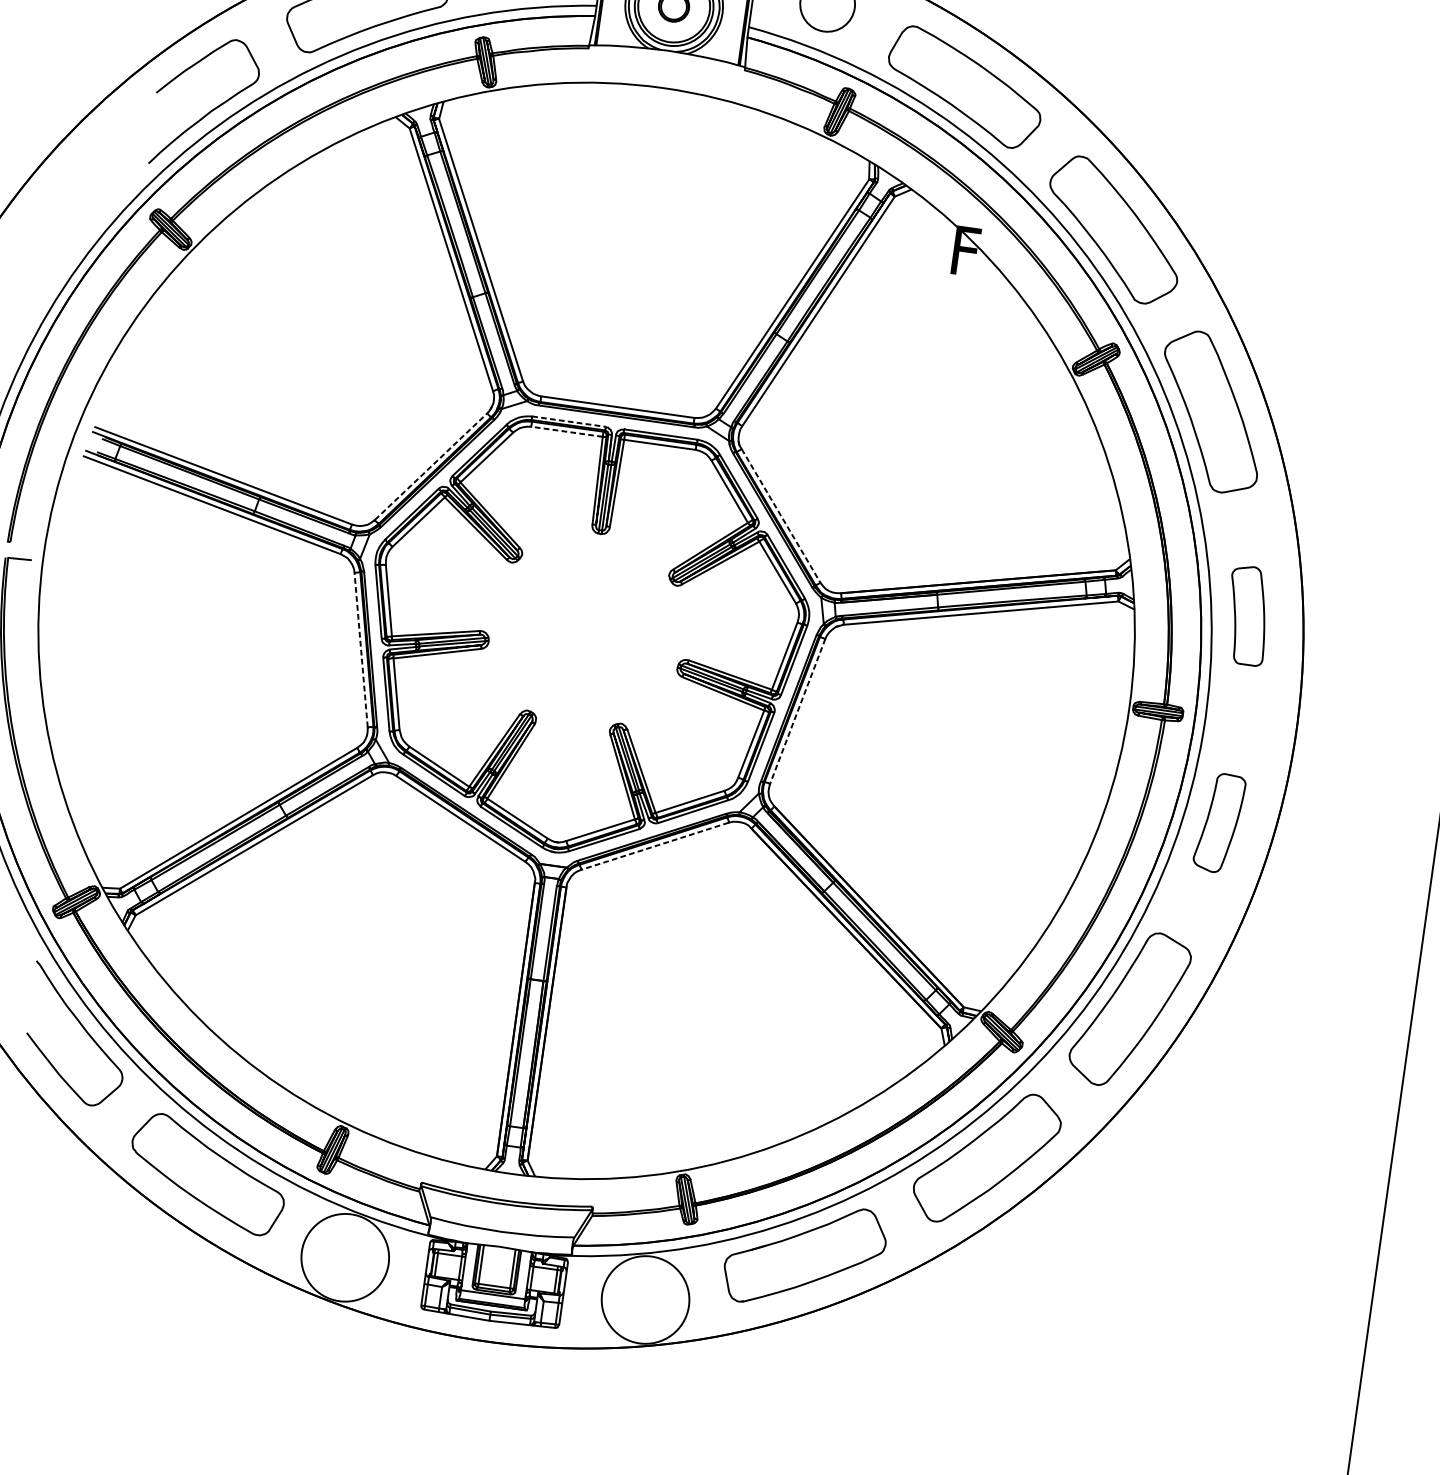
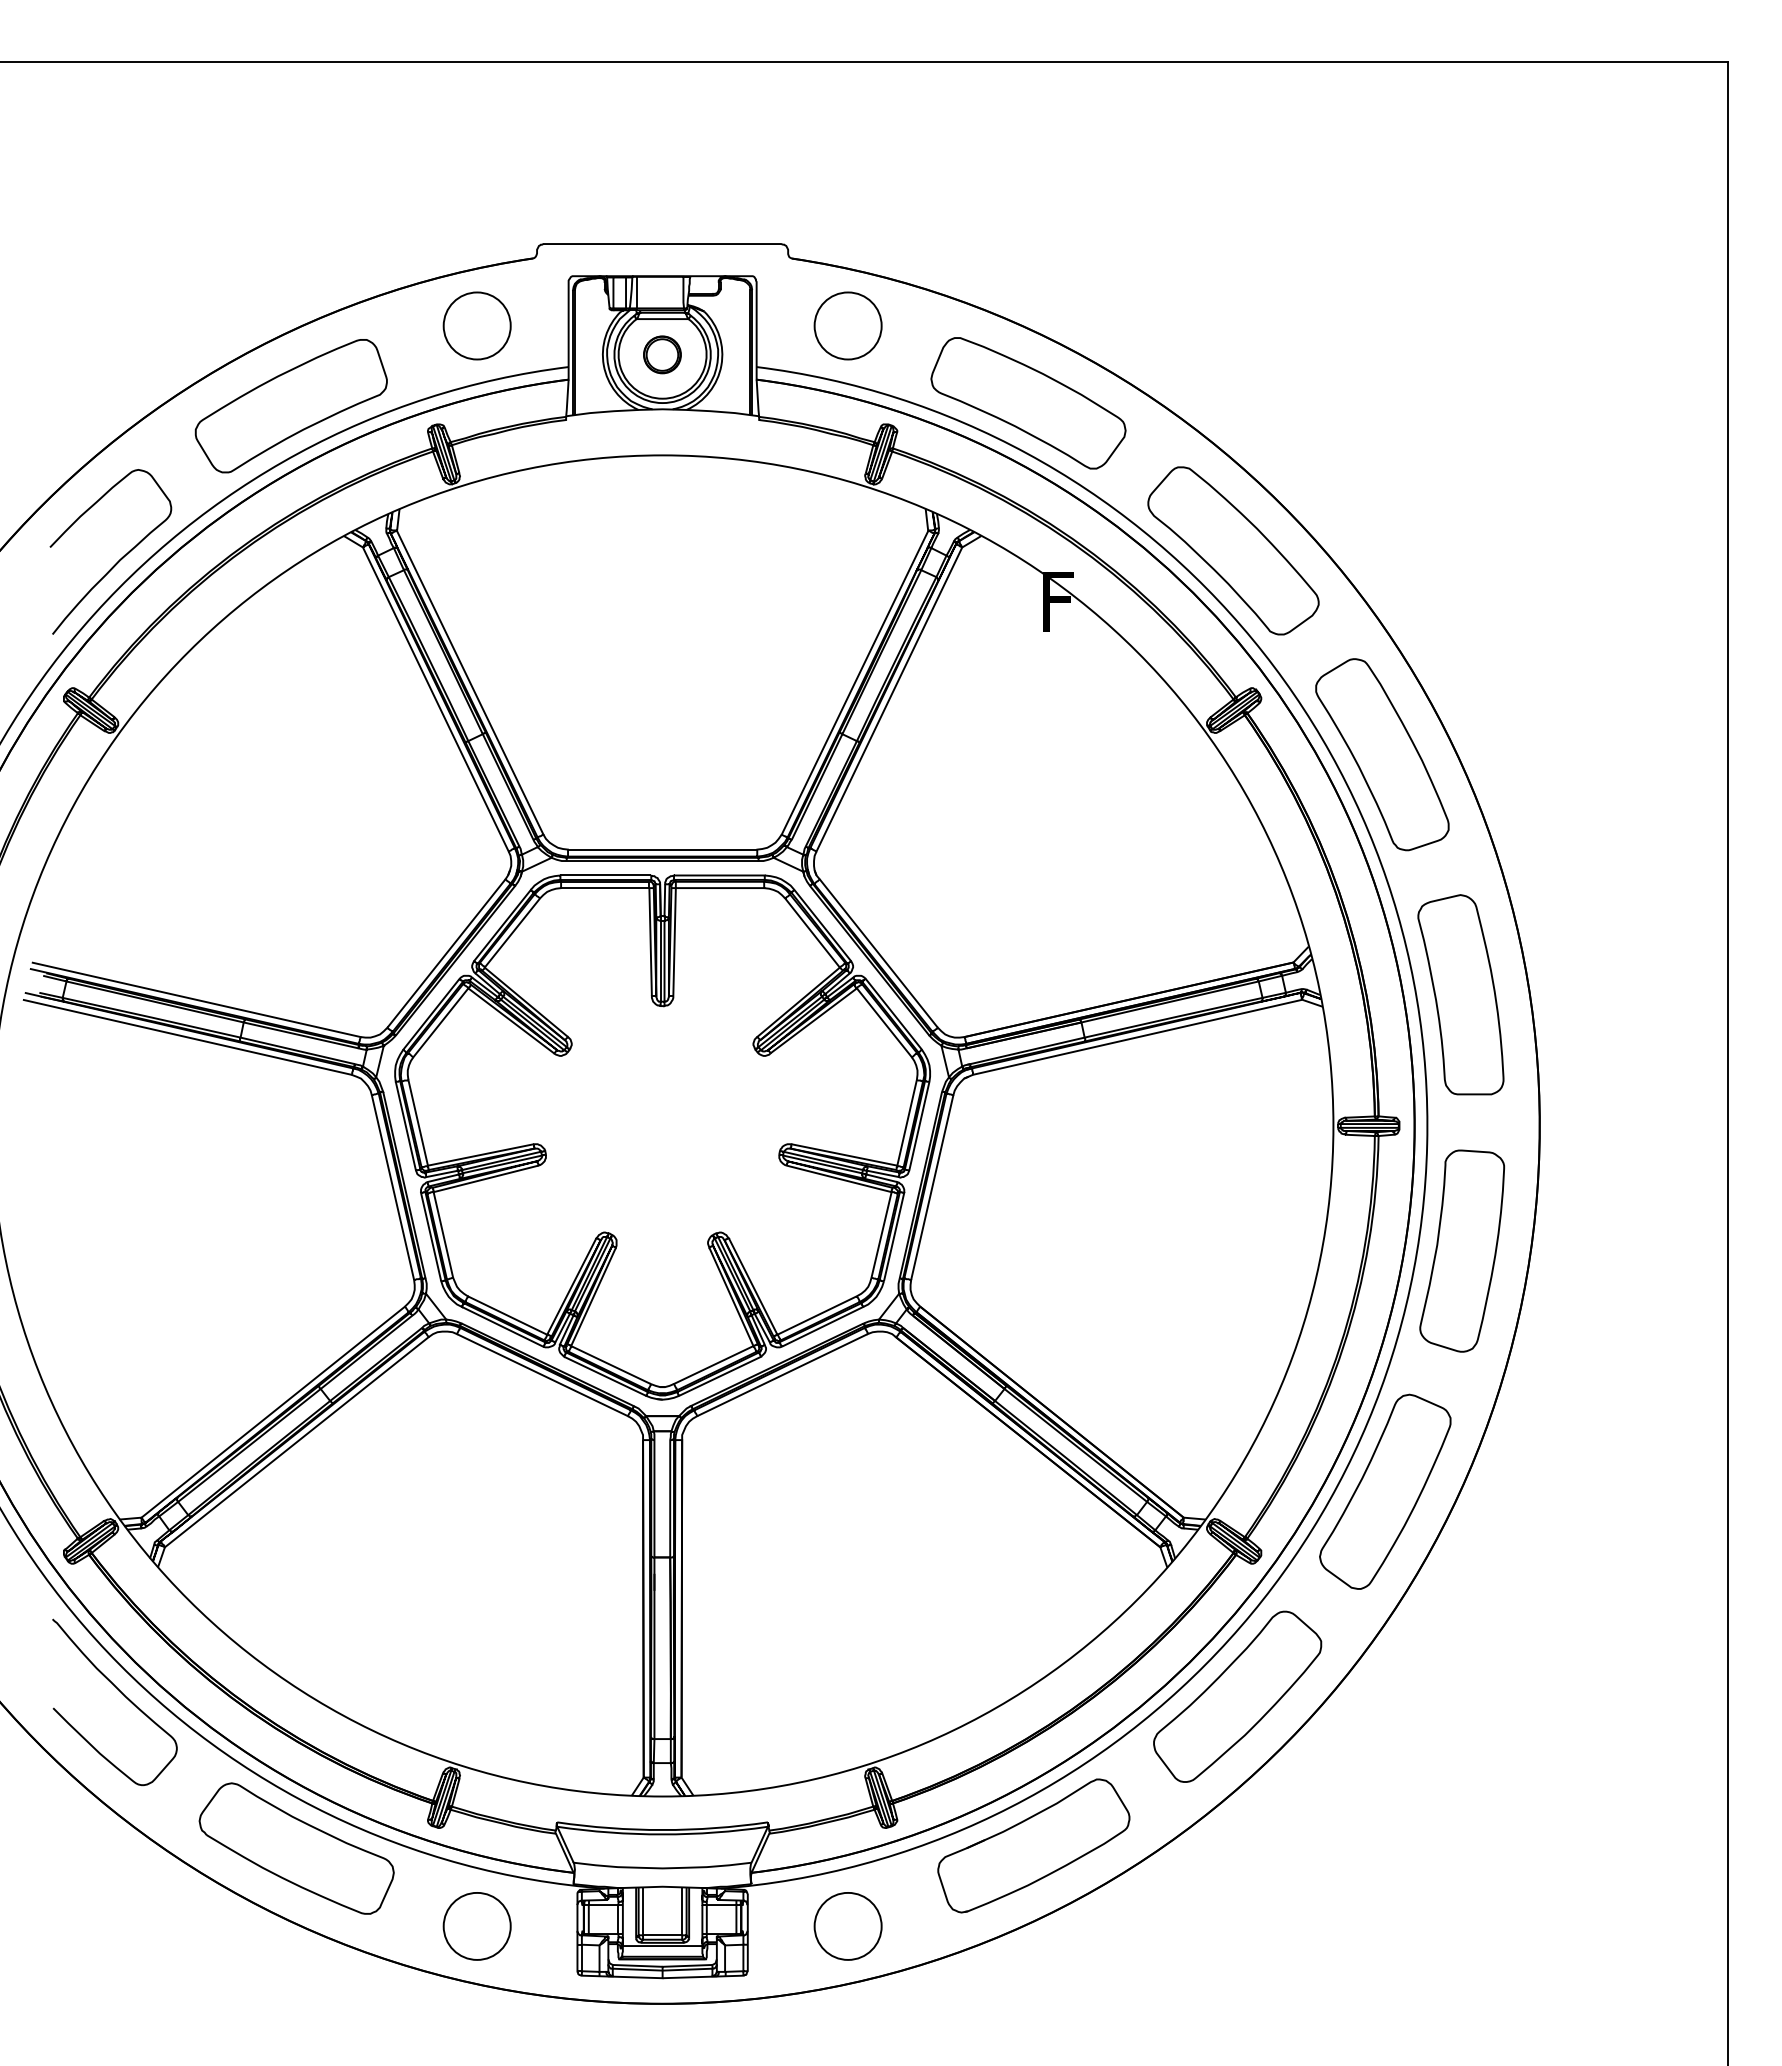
line: (569, 421) -> (606, 875), dashed -> solid
line: (566, 432) -> (604, 888), dashed -> solid
line: (431, 466) -> (446, 953), dashed -> solid
line: (780, 515) -> (878, 953), dashed -> solid
part: (1247, 615) -> (1460, 994), size x1.67
line: (360, 649) -> (392, 1187), dashed -> solid
line: (797, 711) -> (932, 1187), dashed -> solid
part: (1218, 822) -> (1461, 1250), size x1.67
line: (655, 846) -> (782, 1375), dashed -> solid
circle: (344, 1256) -> (476, 1925), size x0.62
circle: (645, 1299) -> (847, 1925), size x0.62

